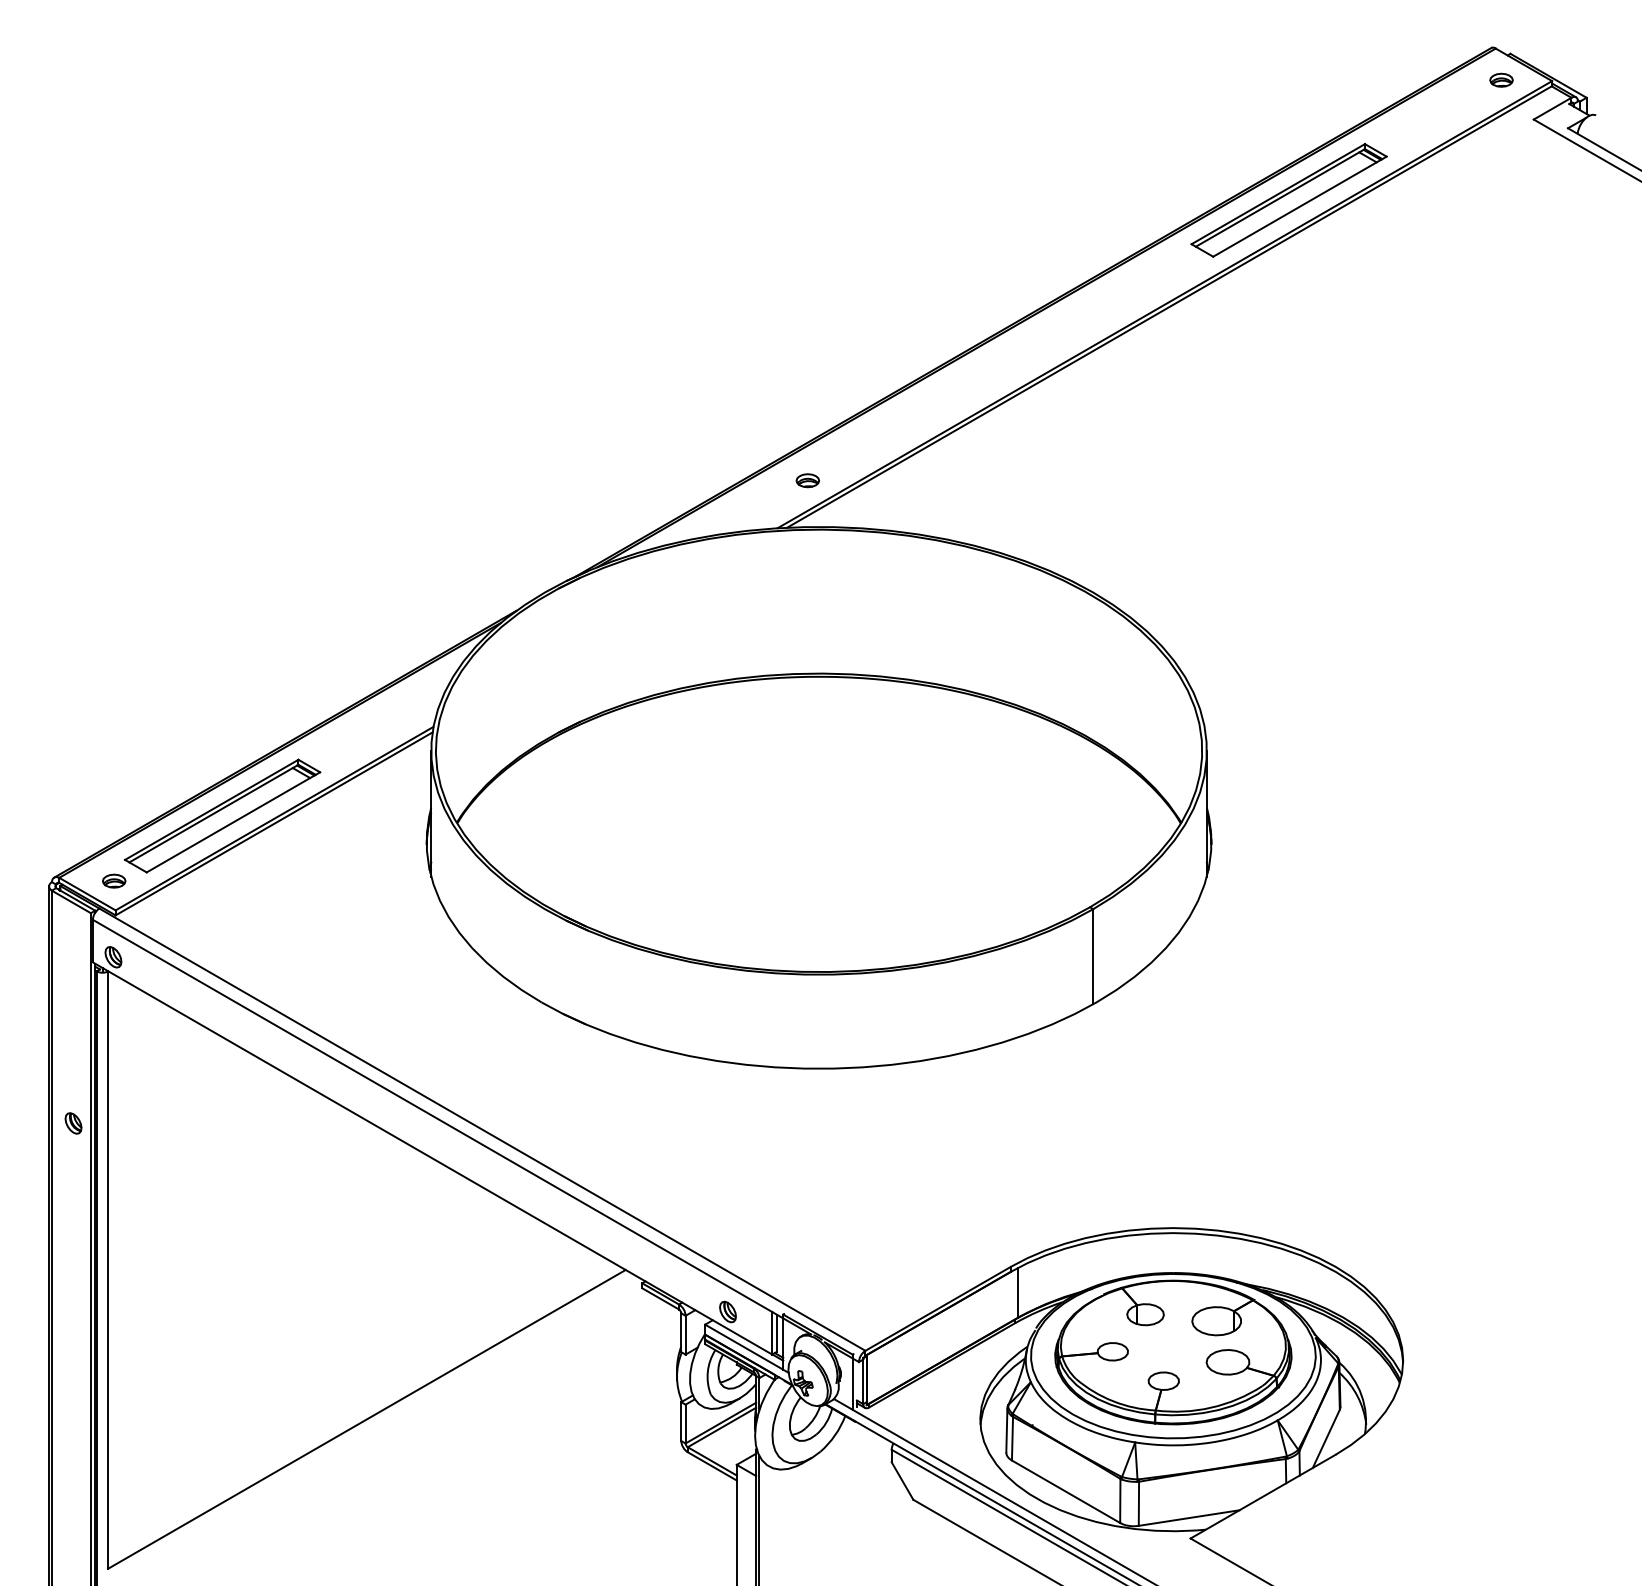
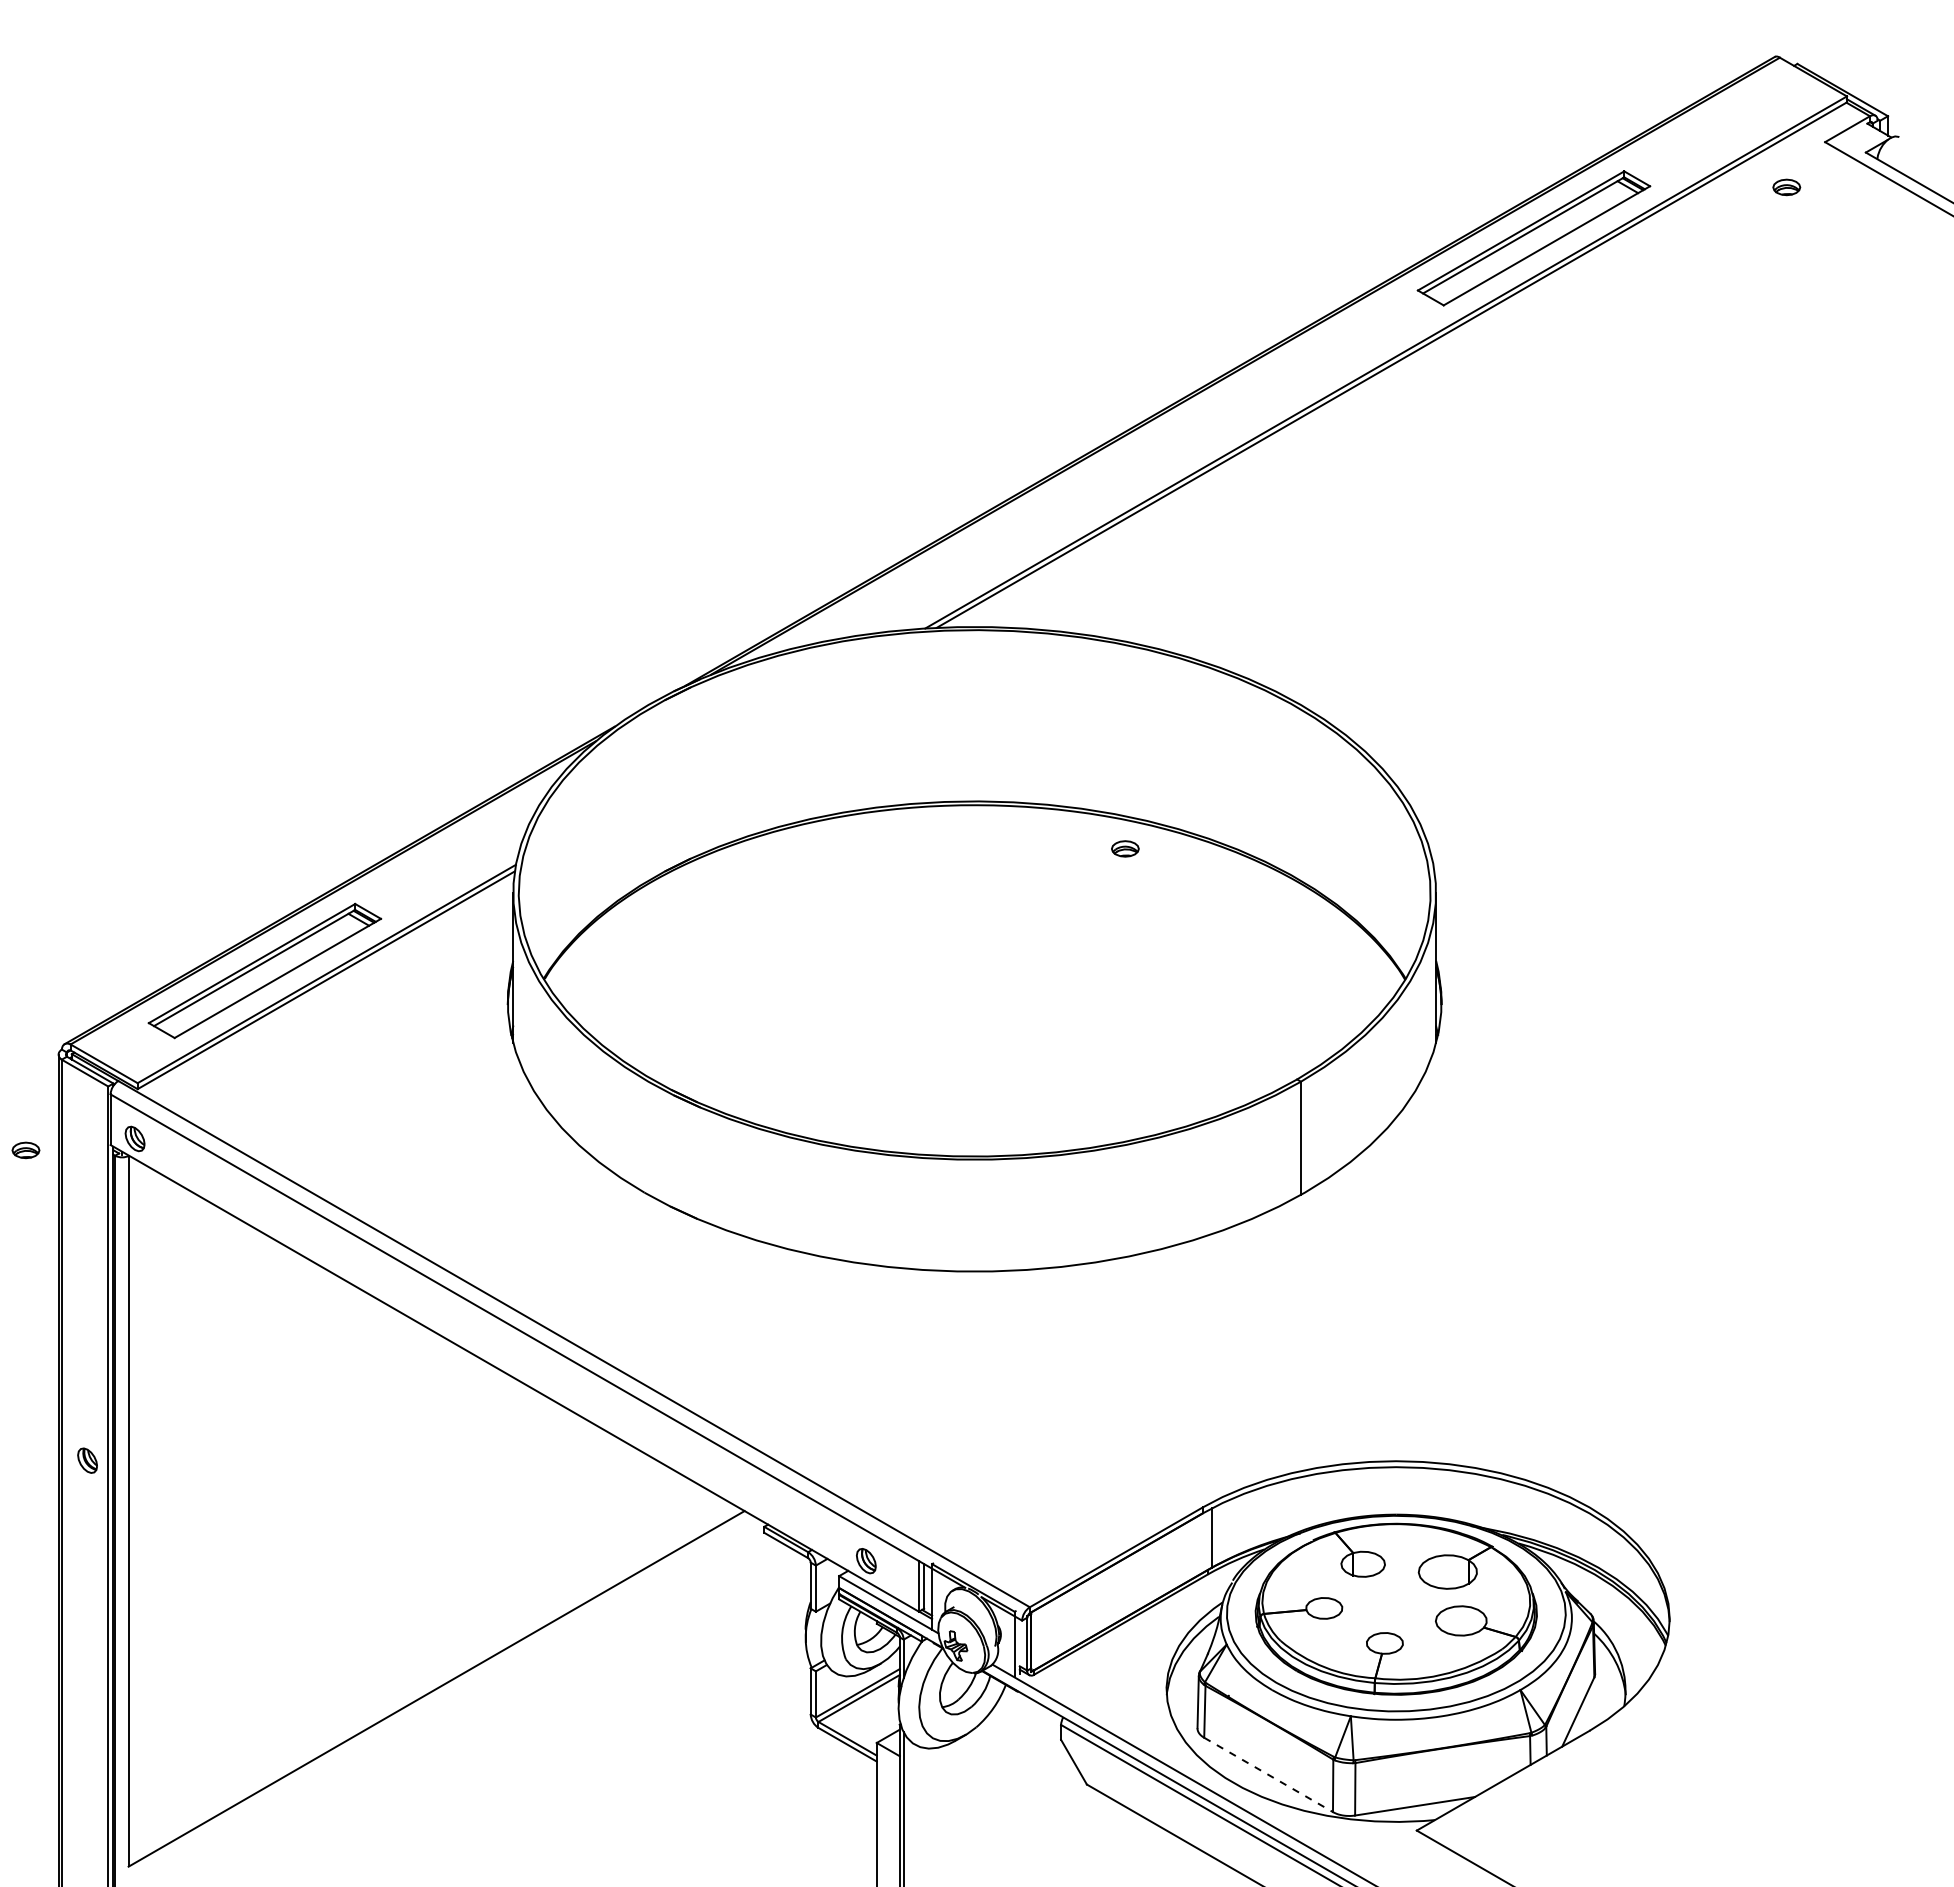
part: (1501, 80) -> (1786, 187), moved
part: (807, 480) -> (1125, 848), moved
part: (113, 881) -> (25, 1150), moved
part: (73, 1123) -> (87, 1460), moved
line: (1066, 1492) -> (1269, 1775), solid -> dashed

